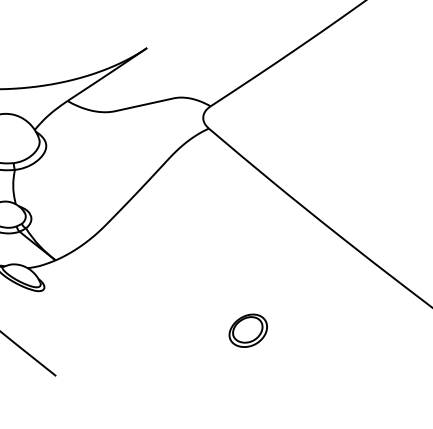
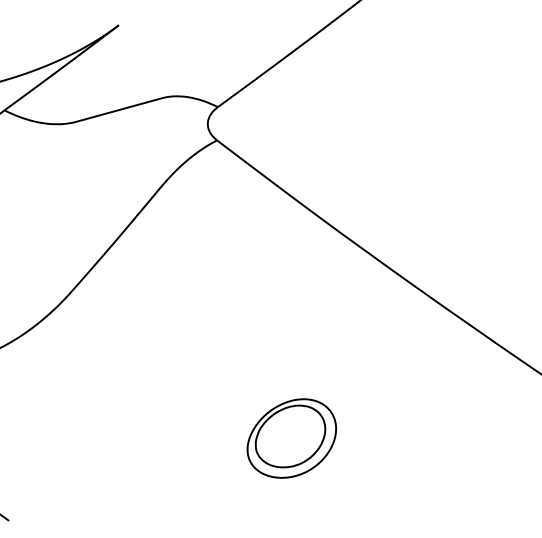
part: (247, 330) -> (290, 437), size x1.6

